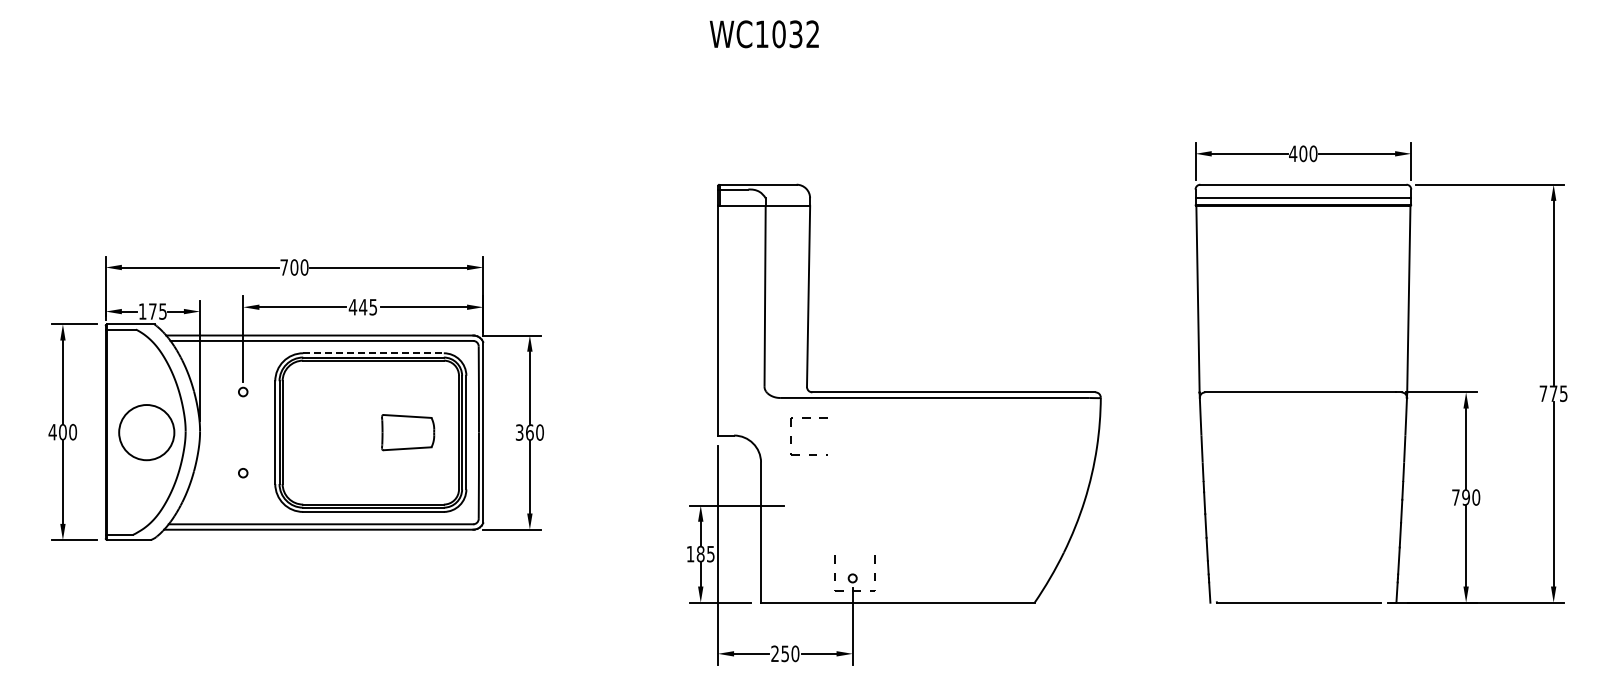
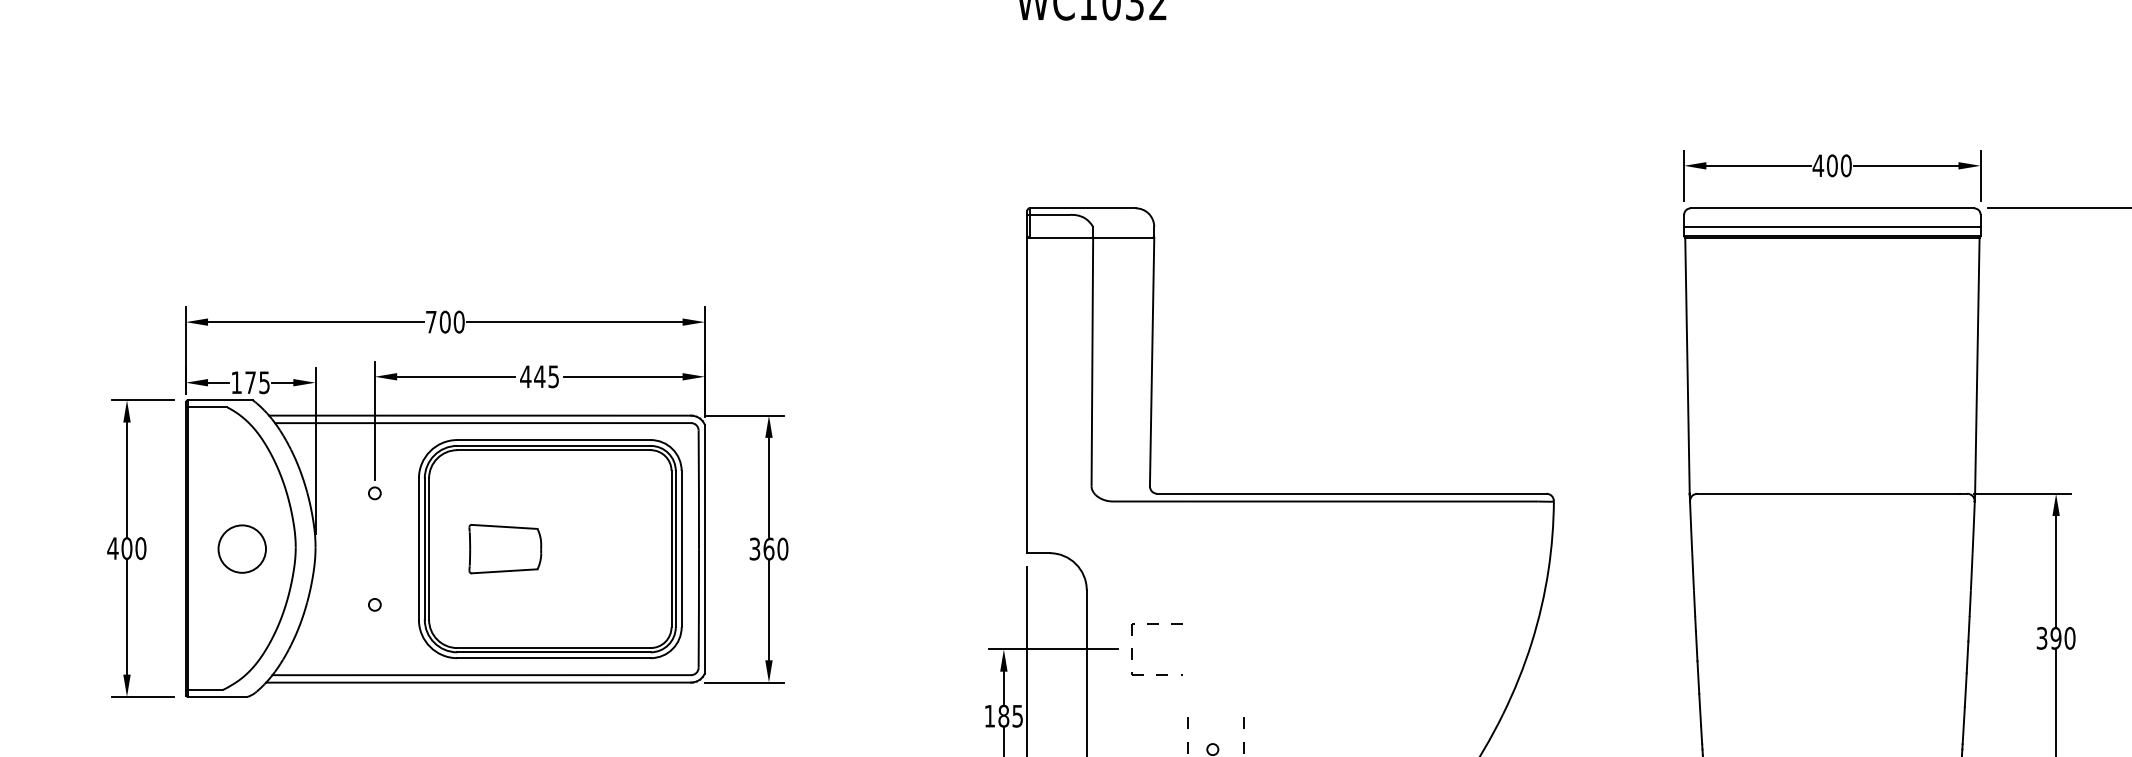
line: (374, 353) -> (555, 440), dashed -> solid
circle: (146, 432) -> (241, 548), size x0.62
part: (408, 432) -> (505, 548), moved
part: (791, 436) -> (1132, 649), moved
text: (1455, 497) -> (2041, 638), 790 -> 390

